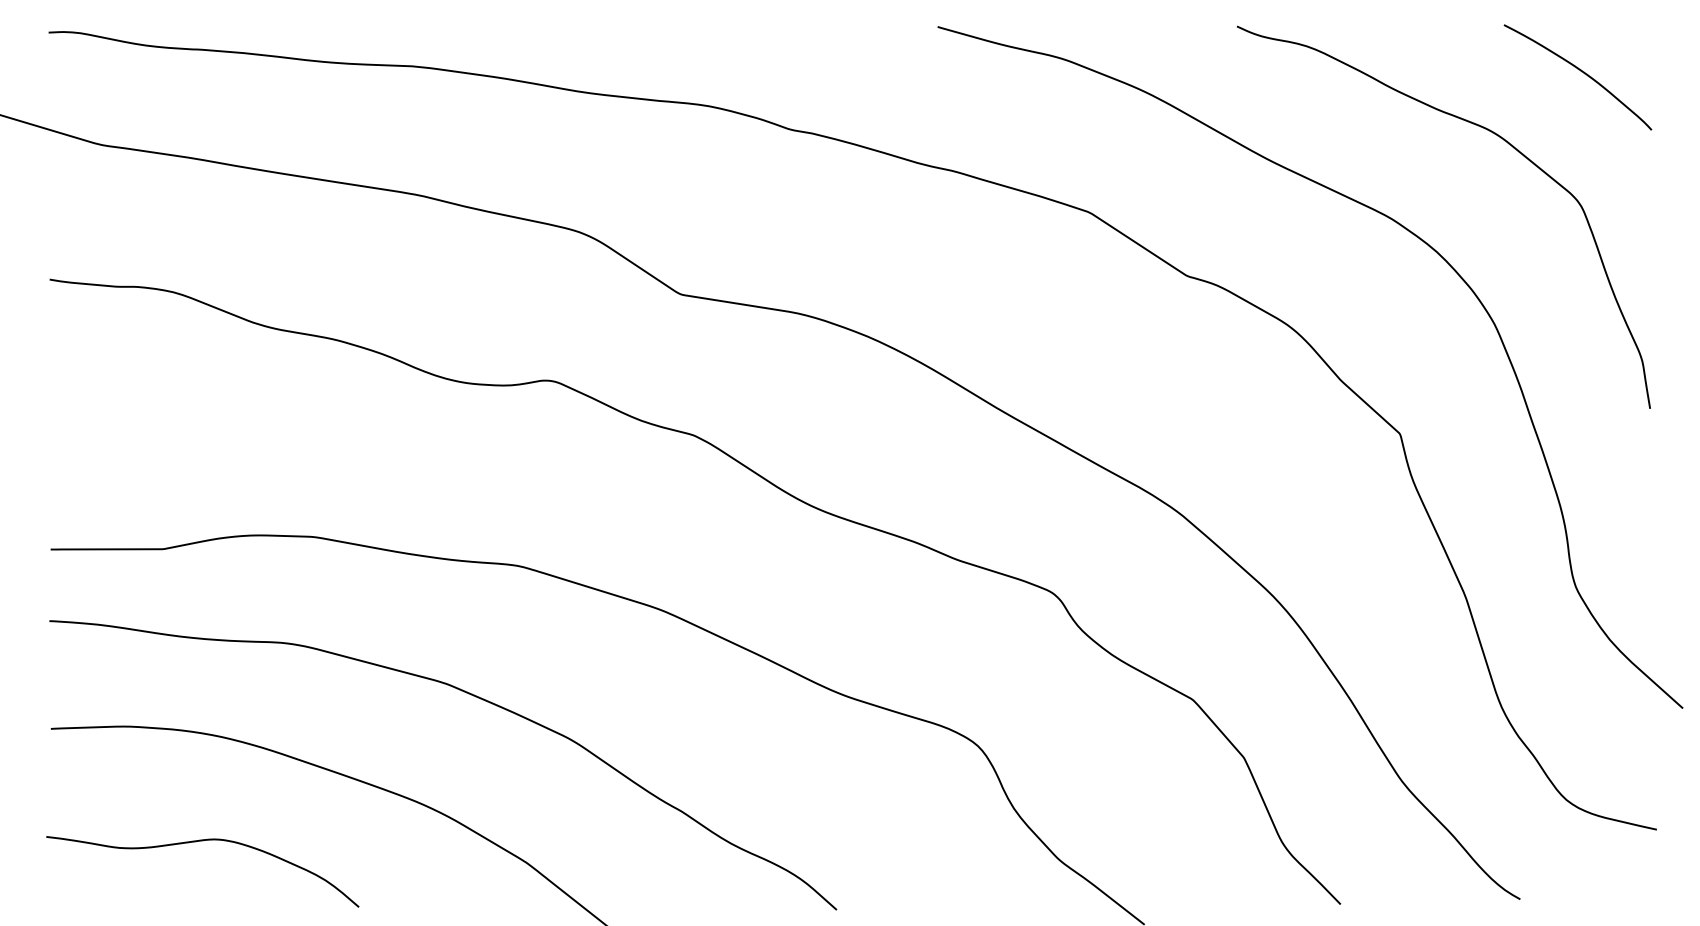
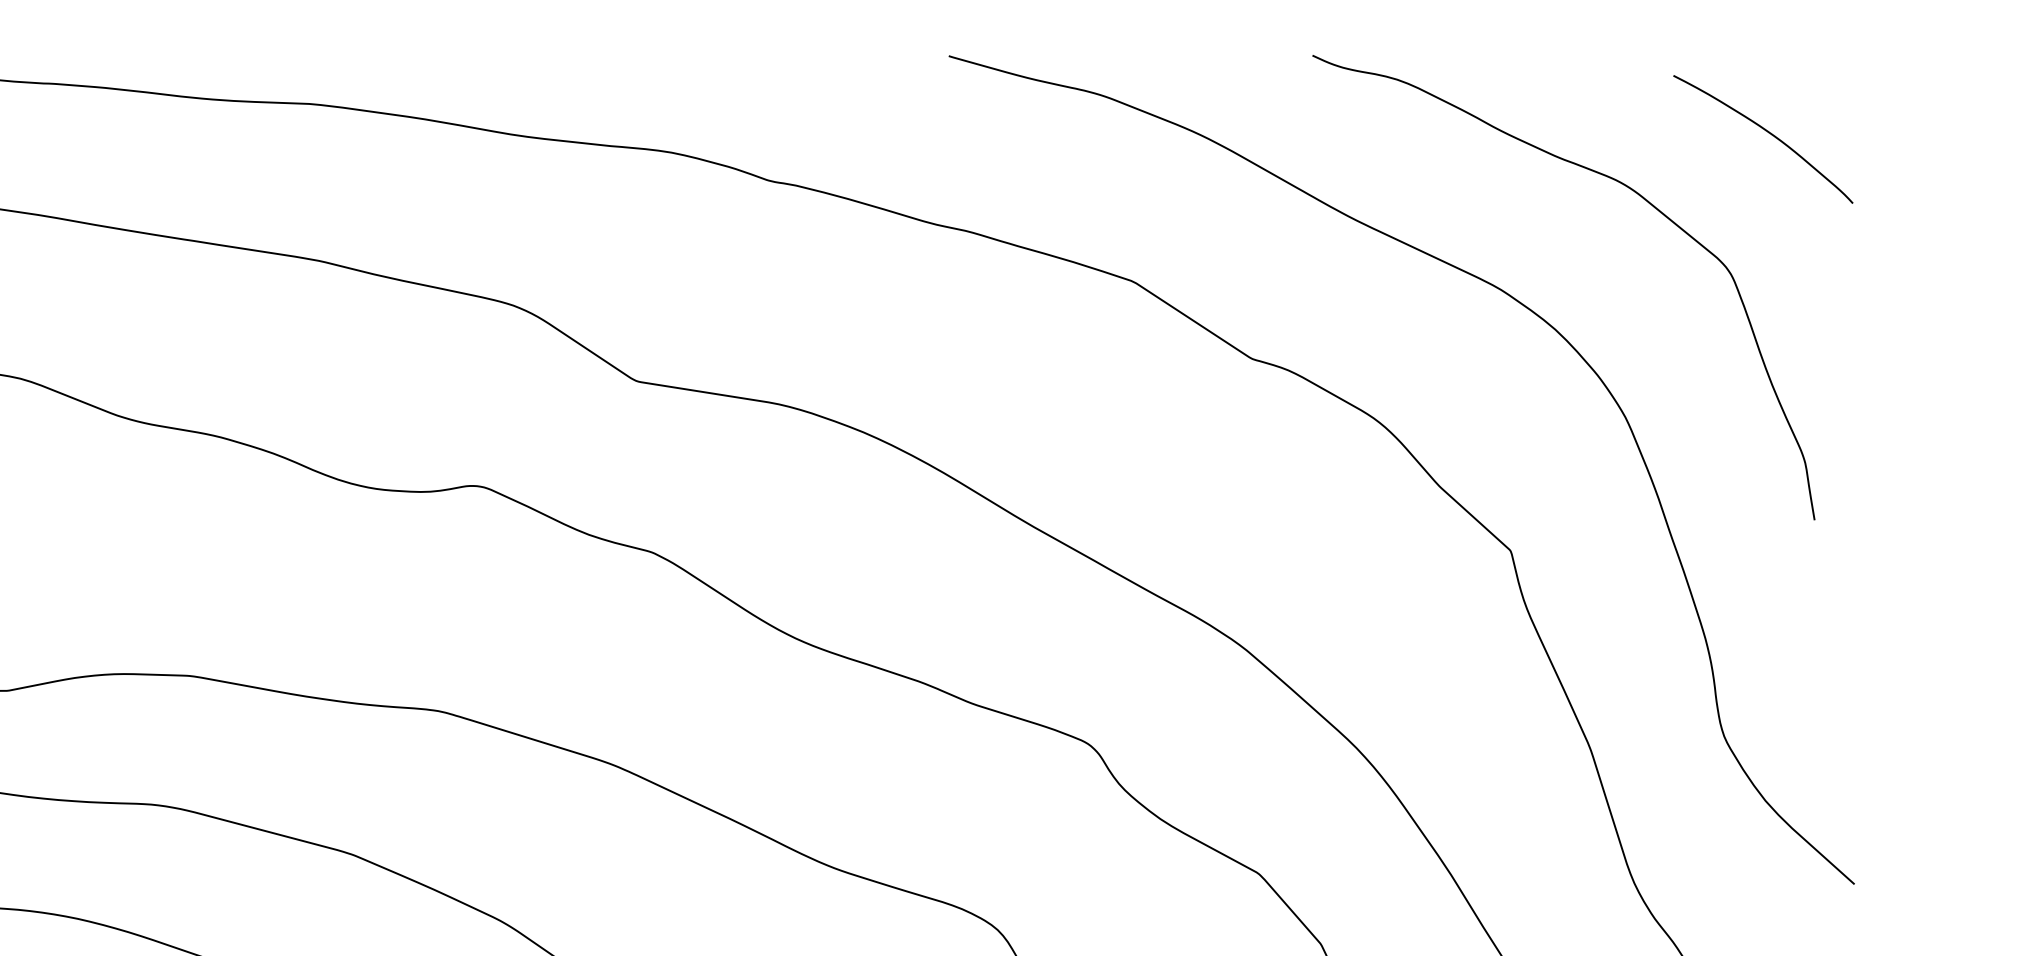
curve: (1580, 71) -> (1766, 132), moved

